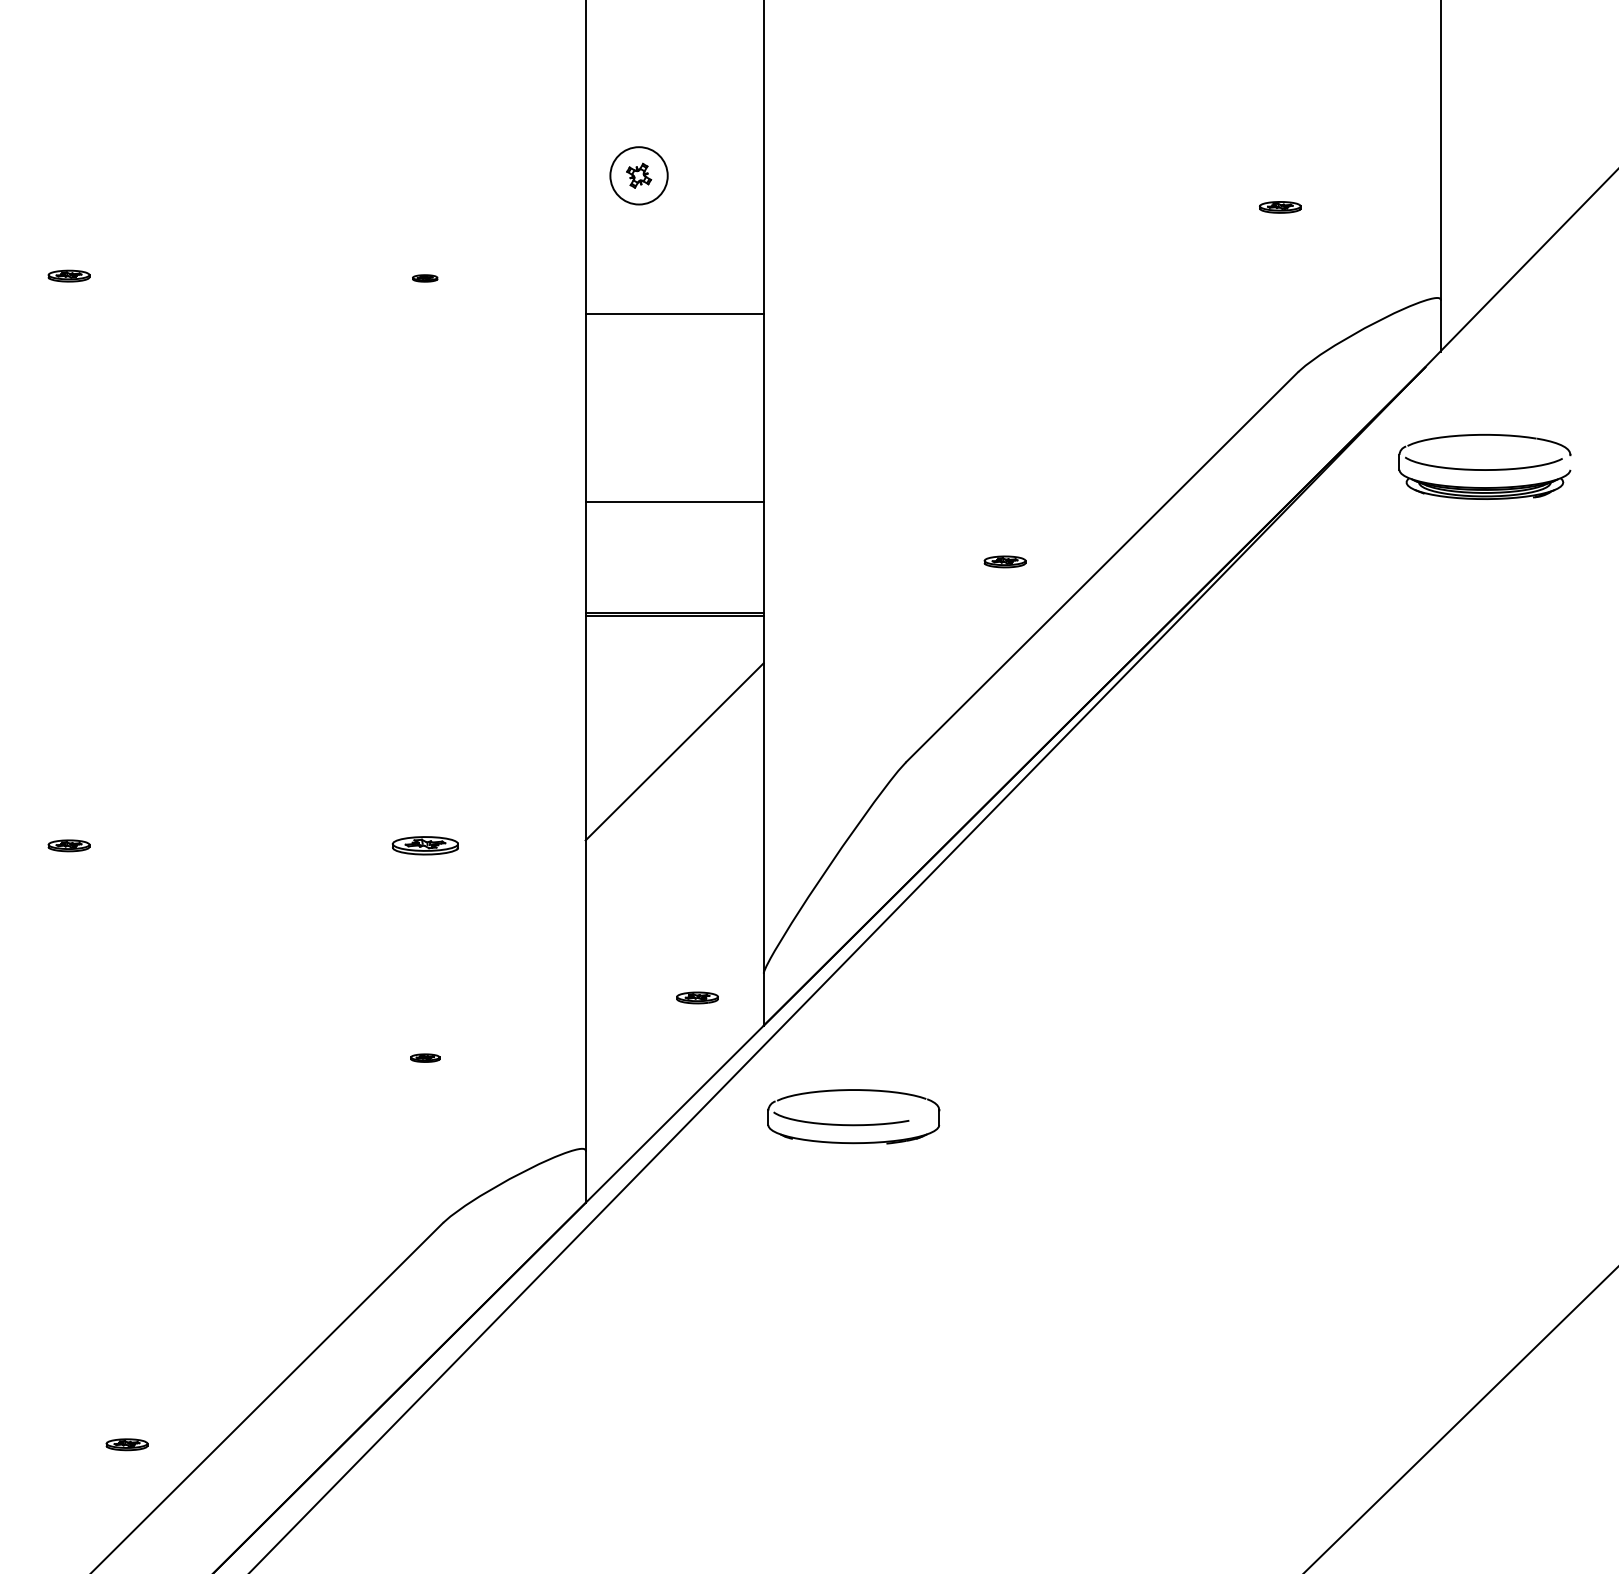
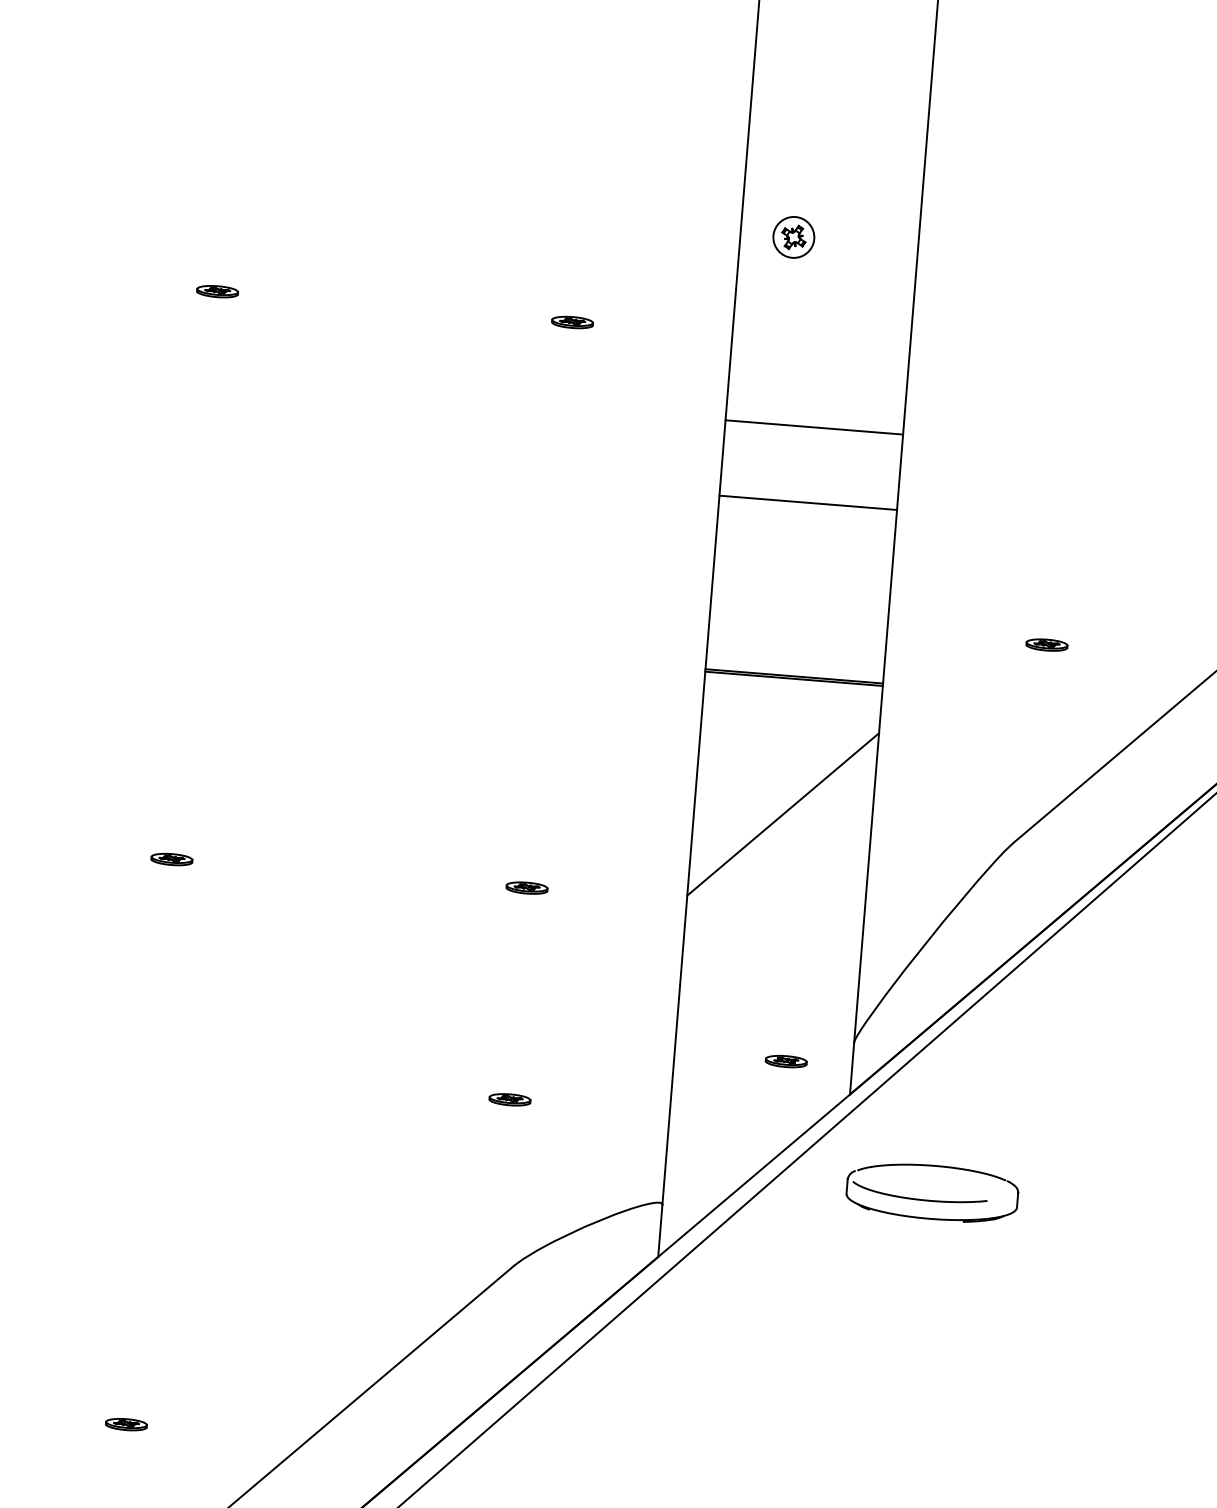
circle: (638, 175) -> (793, 237), size x0.71
part: (424, 278) -> (571, 322), size x1.67
line: (674, 313) -> (814, 427), moved
line: (674, 502) -> (808, 503), moved
part: (1004, 561) -> (1046, 644), moved
part: (424, 845) -> (526, 887), size x0.62
part: (425, 1057) -> (510, 1099), size x1.43
part: (126, 1444) -> (125, 1424), moved

